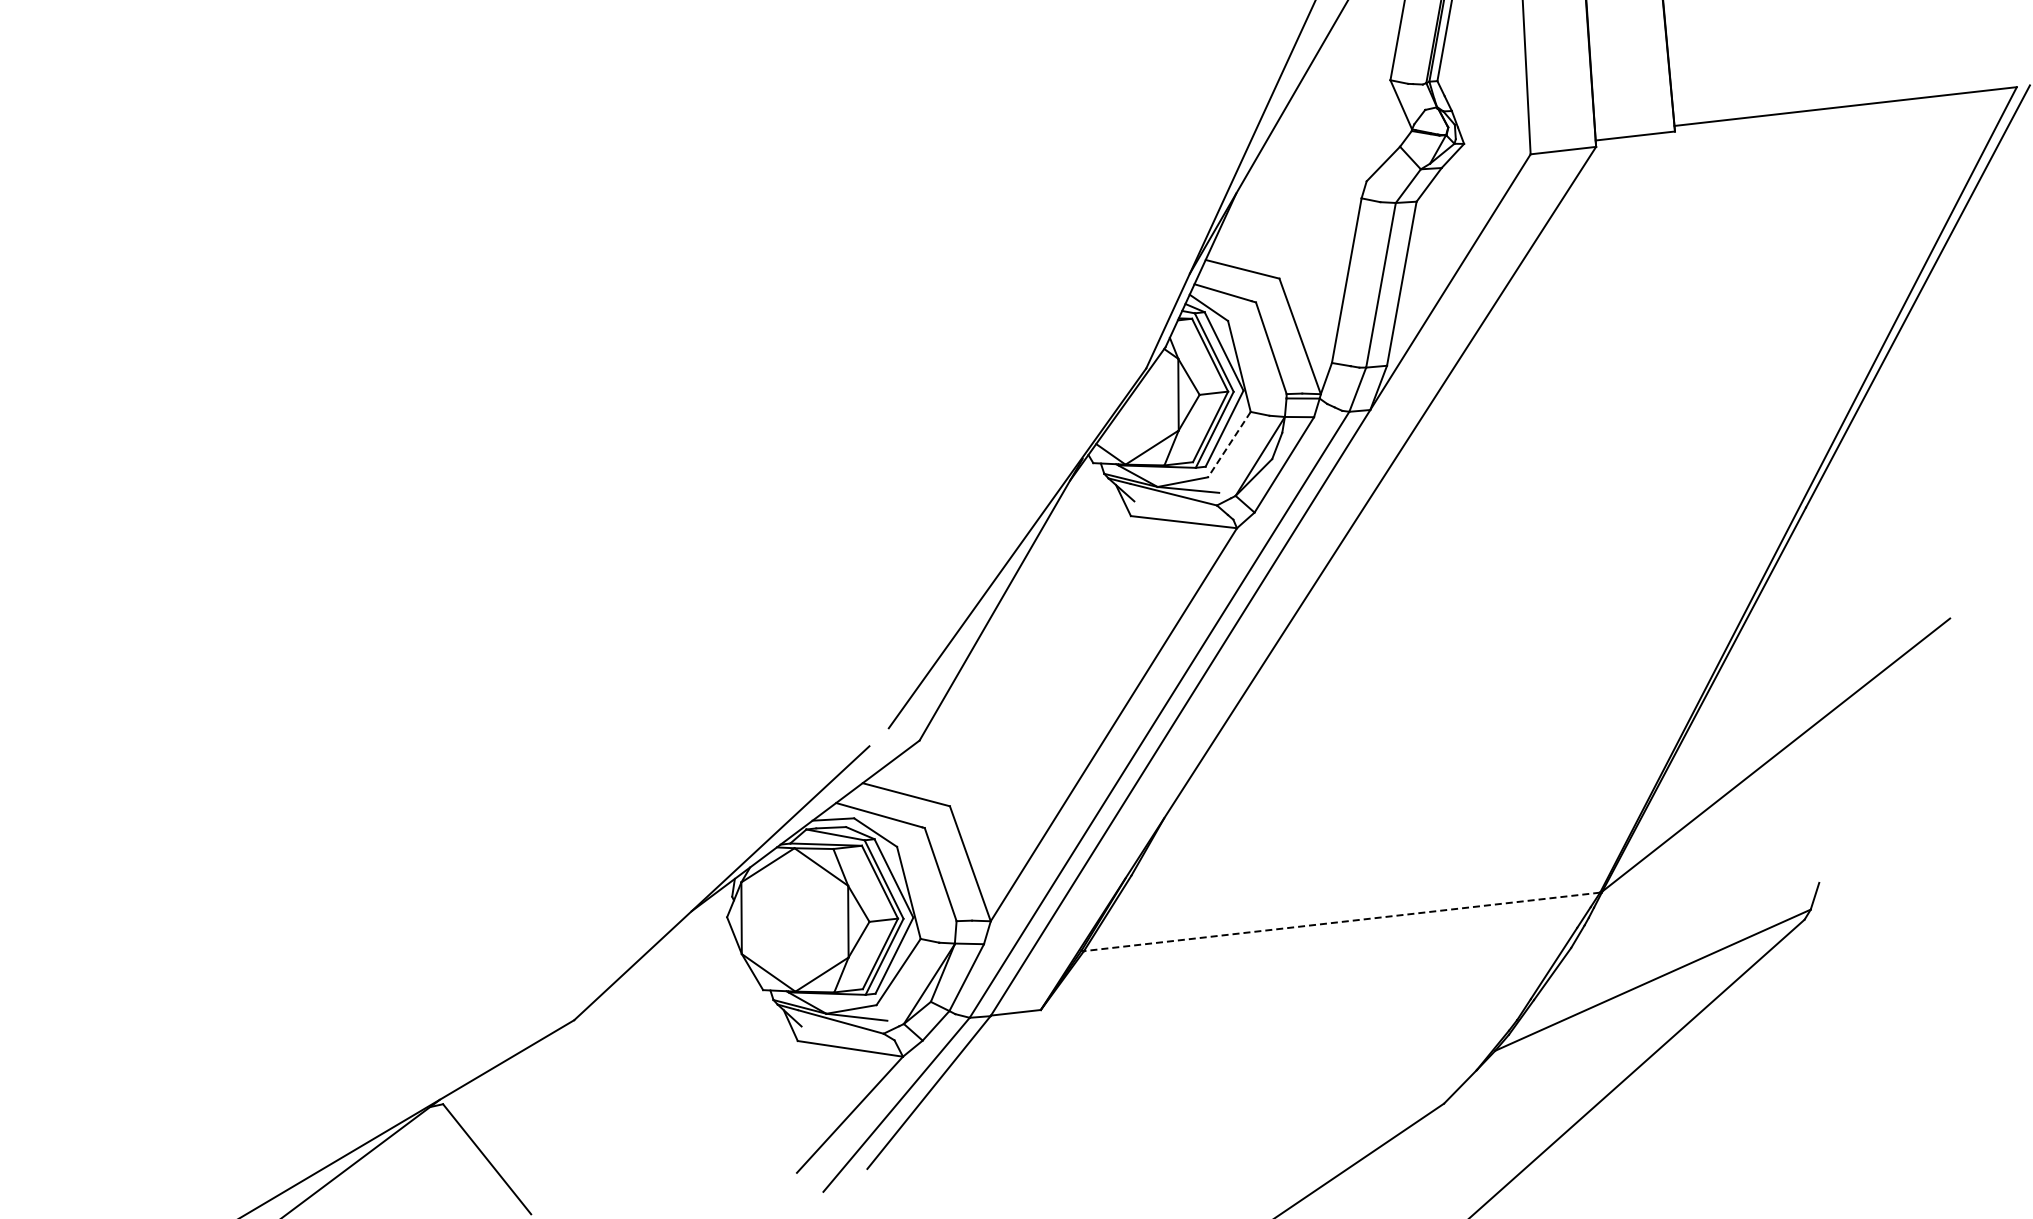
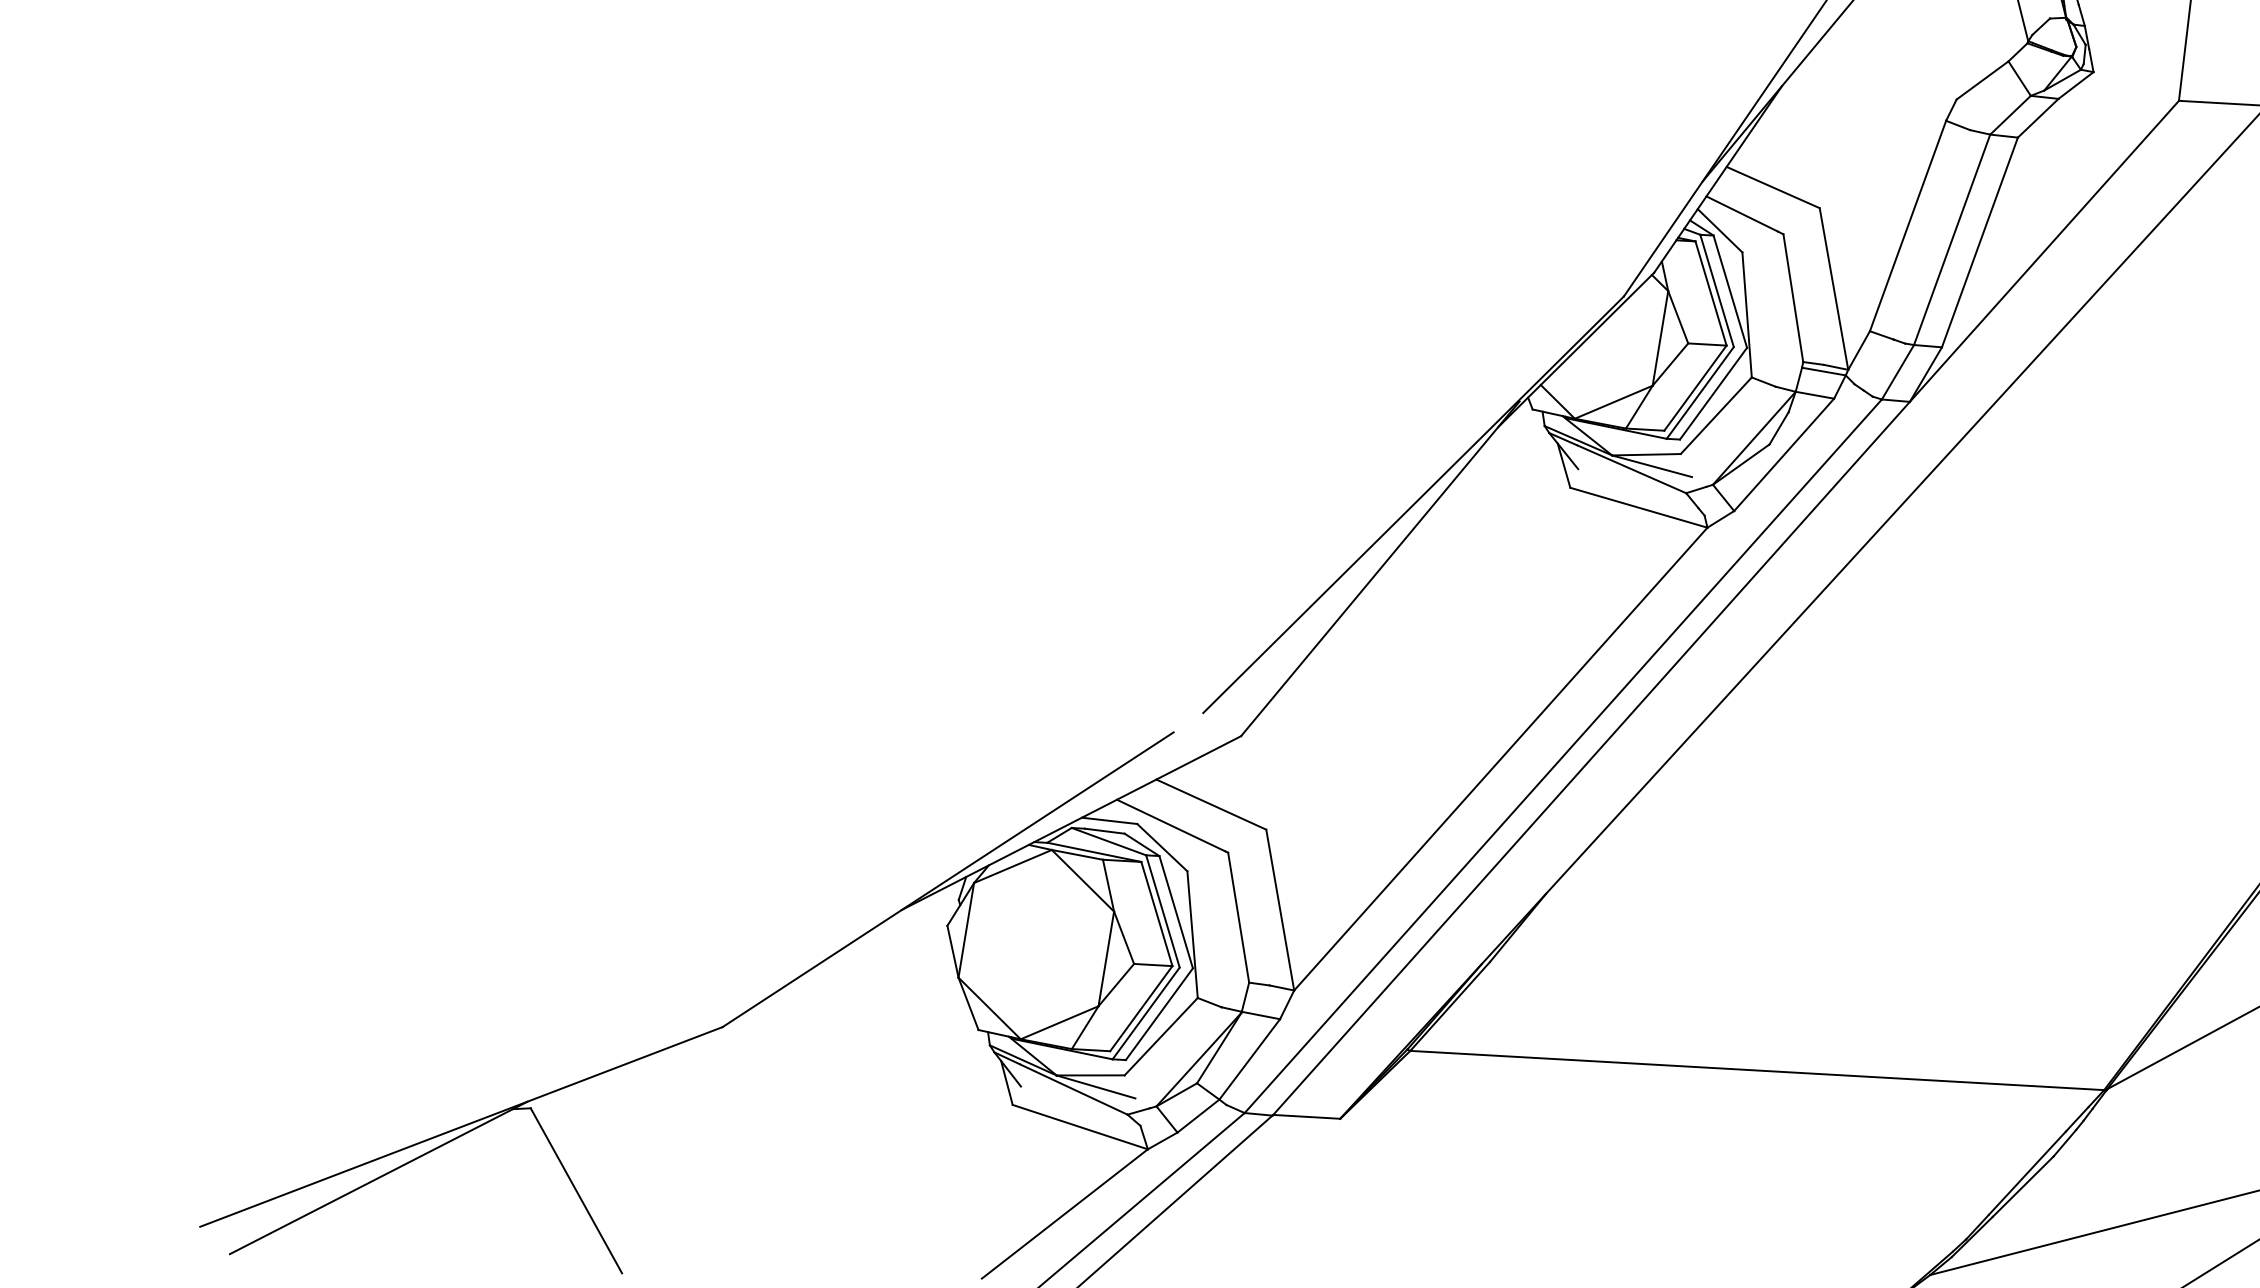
line: (1229, 445) -> (1716, 416), dashed -> solid
line: (1342, 921) -> (1757, 1070), dashed -> solid

